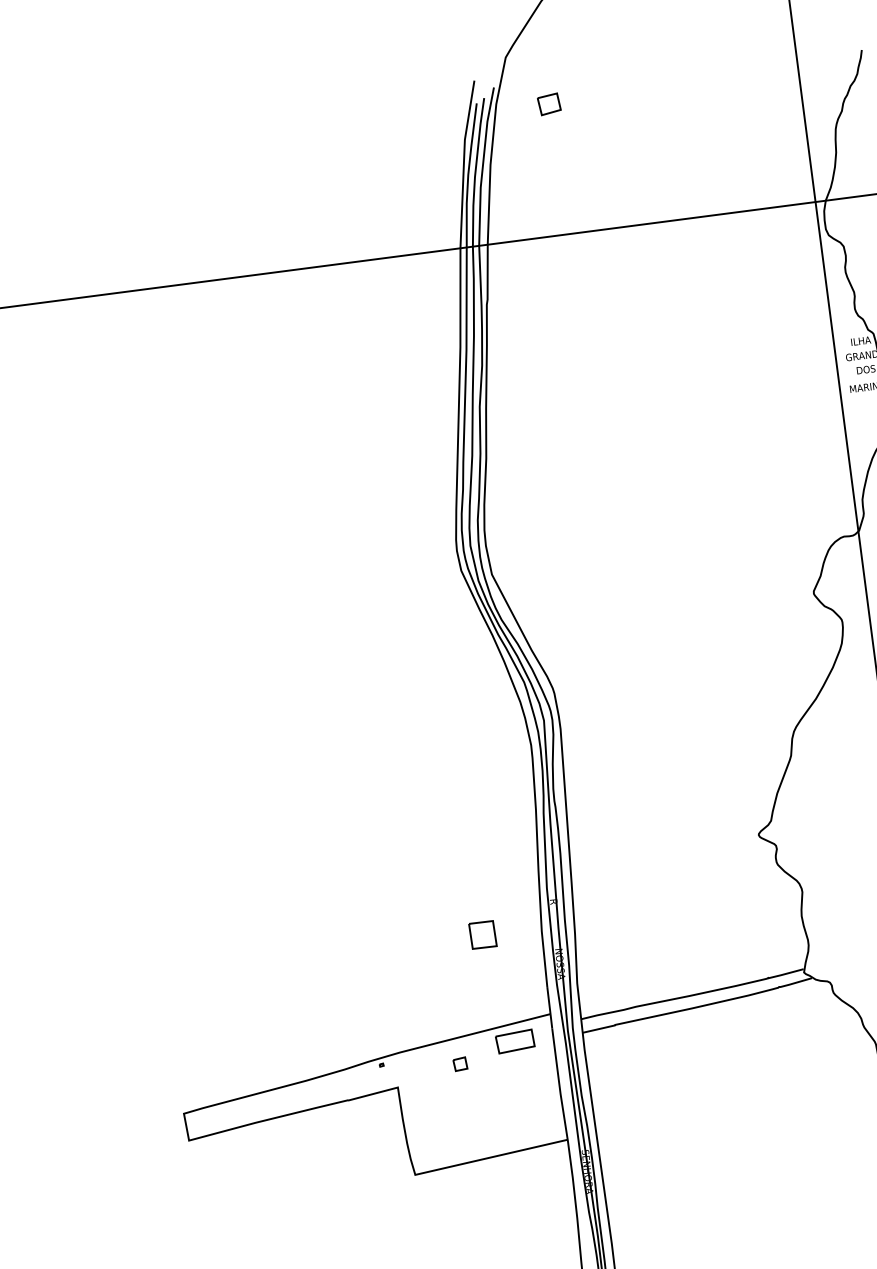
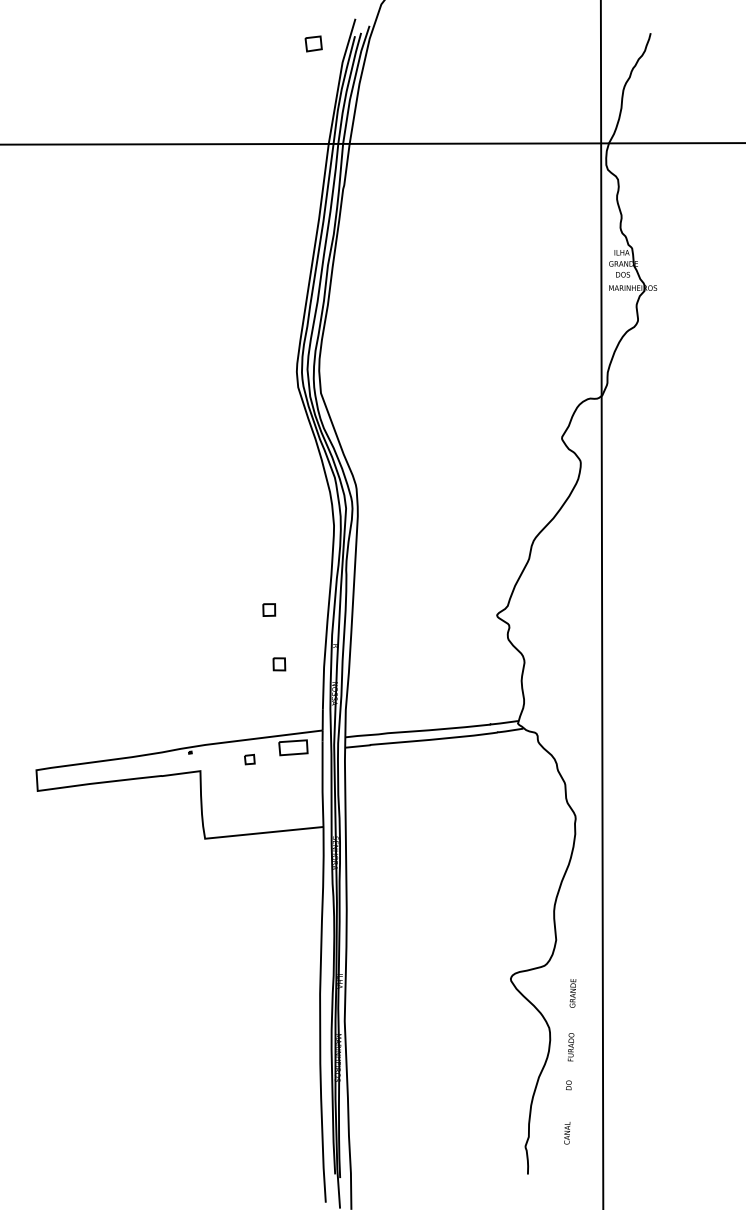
part: (548, 103) -> (313, 43), moved
part: (460, 865) -> (269, 609), added
part: (483, 935) -> (279, 664), size x0.62

